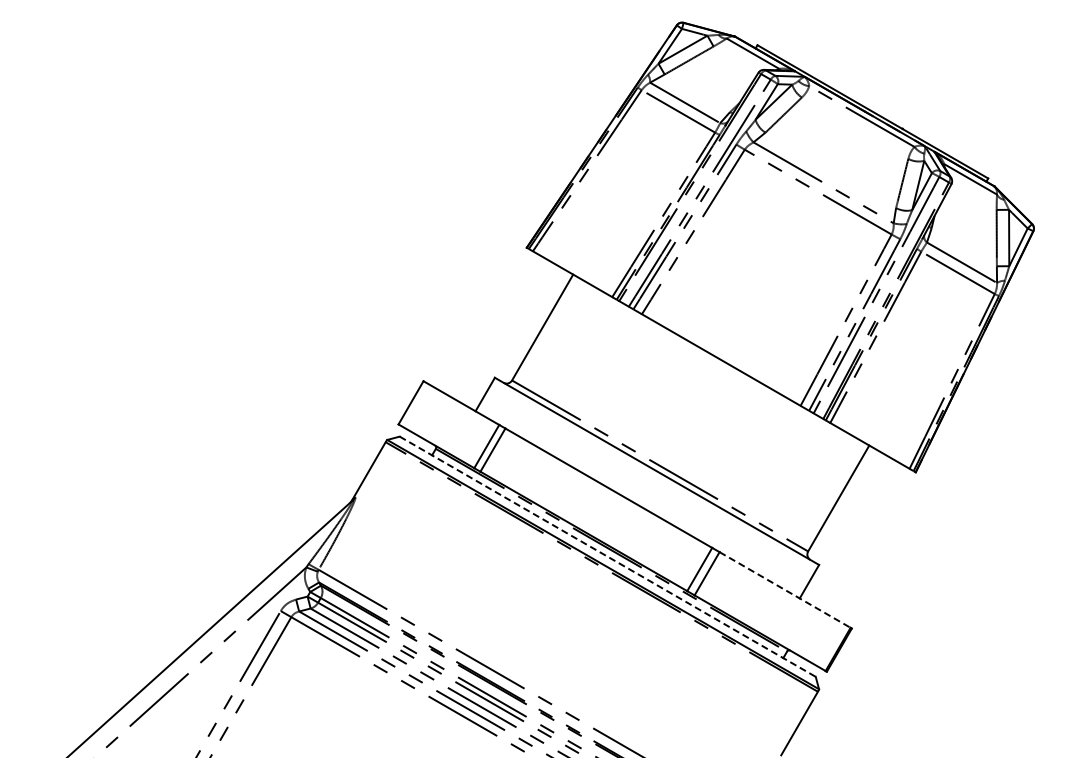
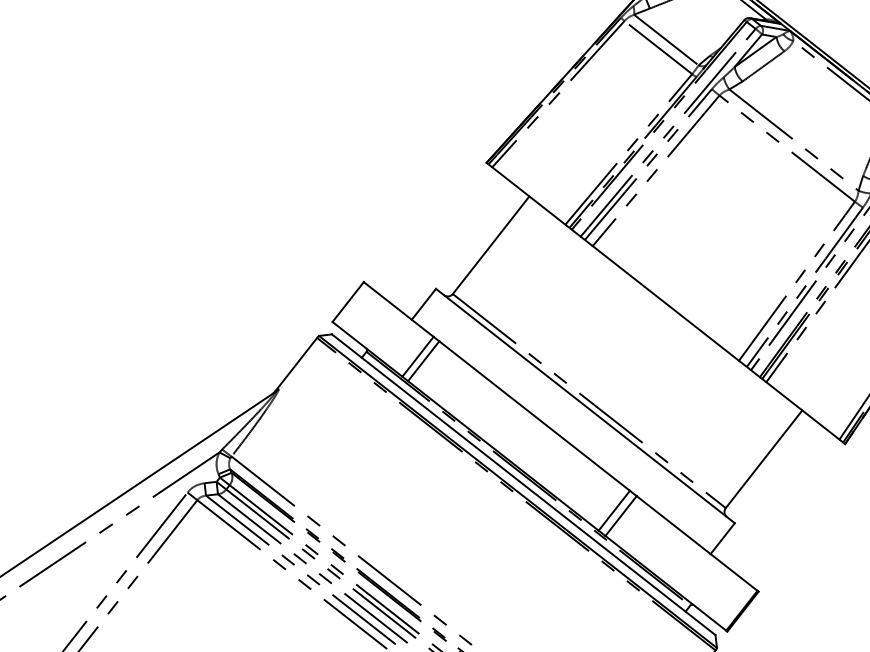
line: (608, 556) -> (524, 484), dashed -> solid
line: (785, 589) -> (697, 543), dashed -> solid

